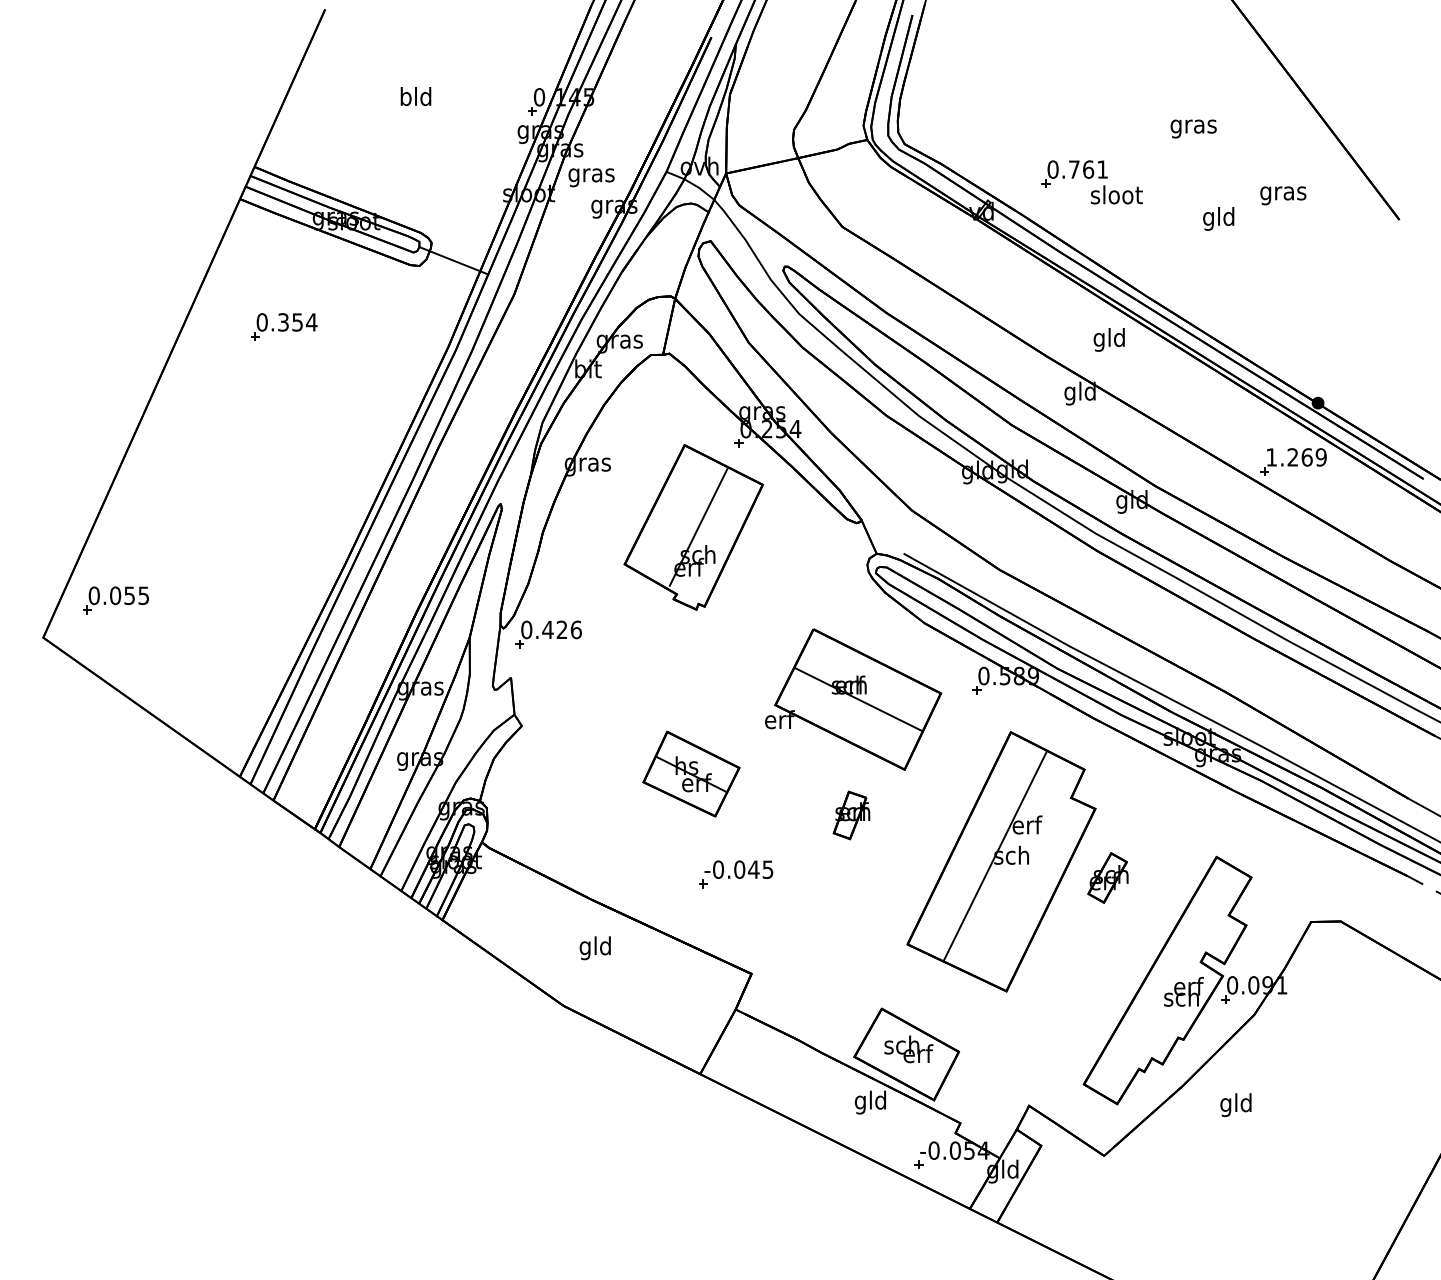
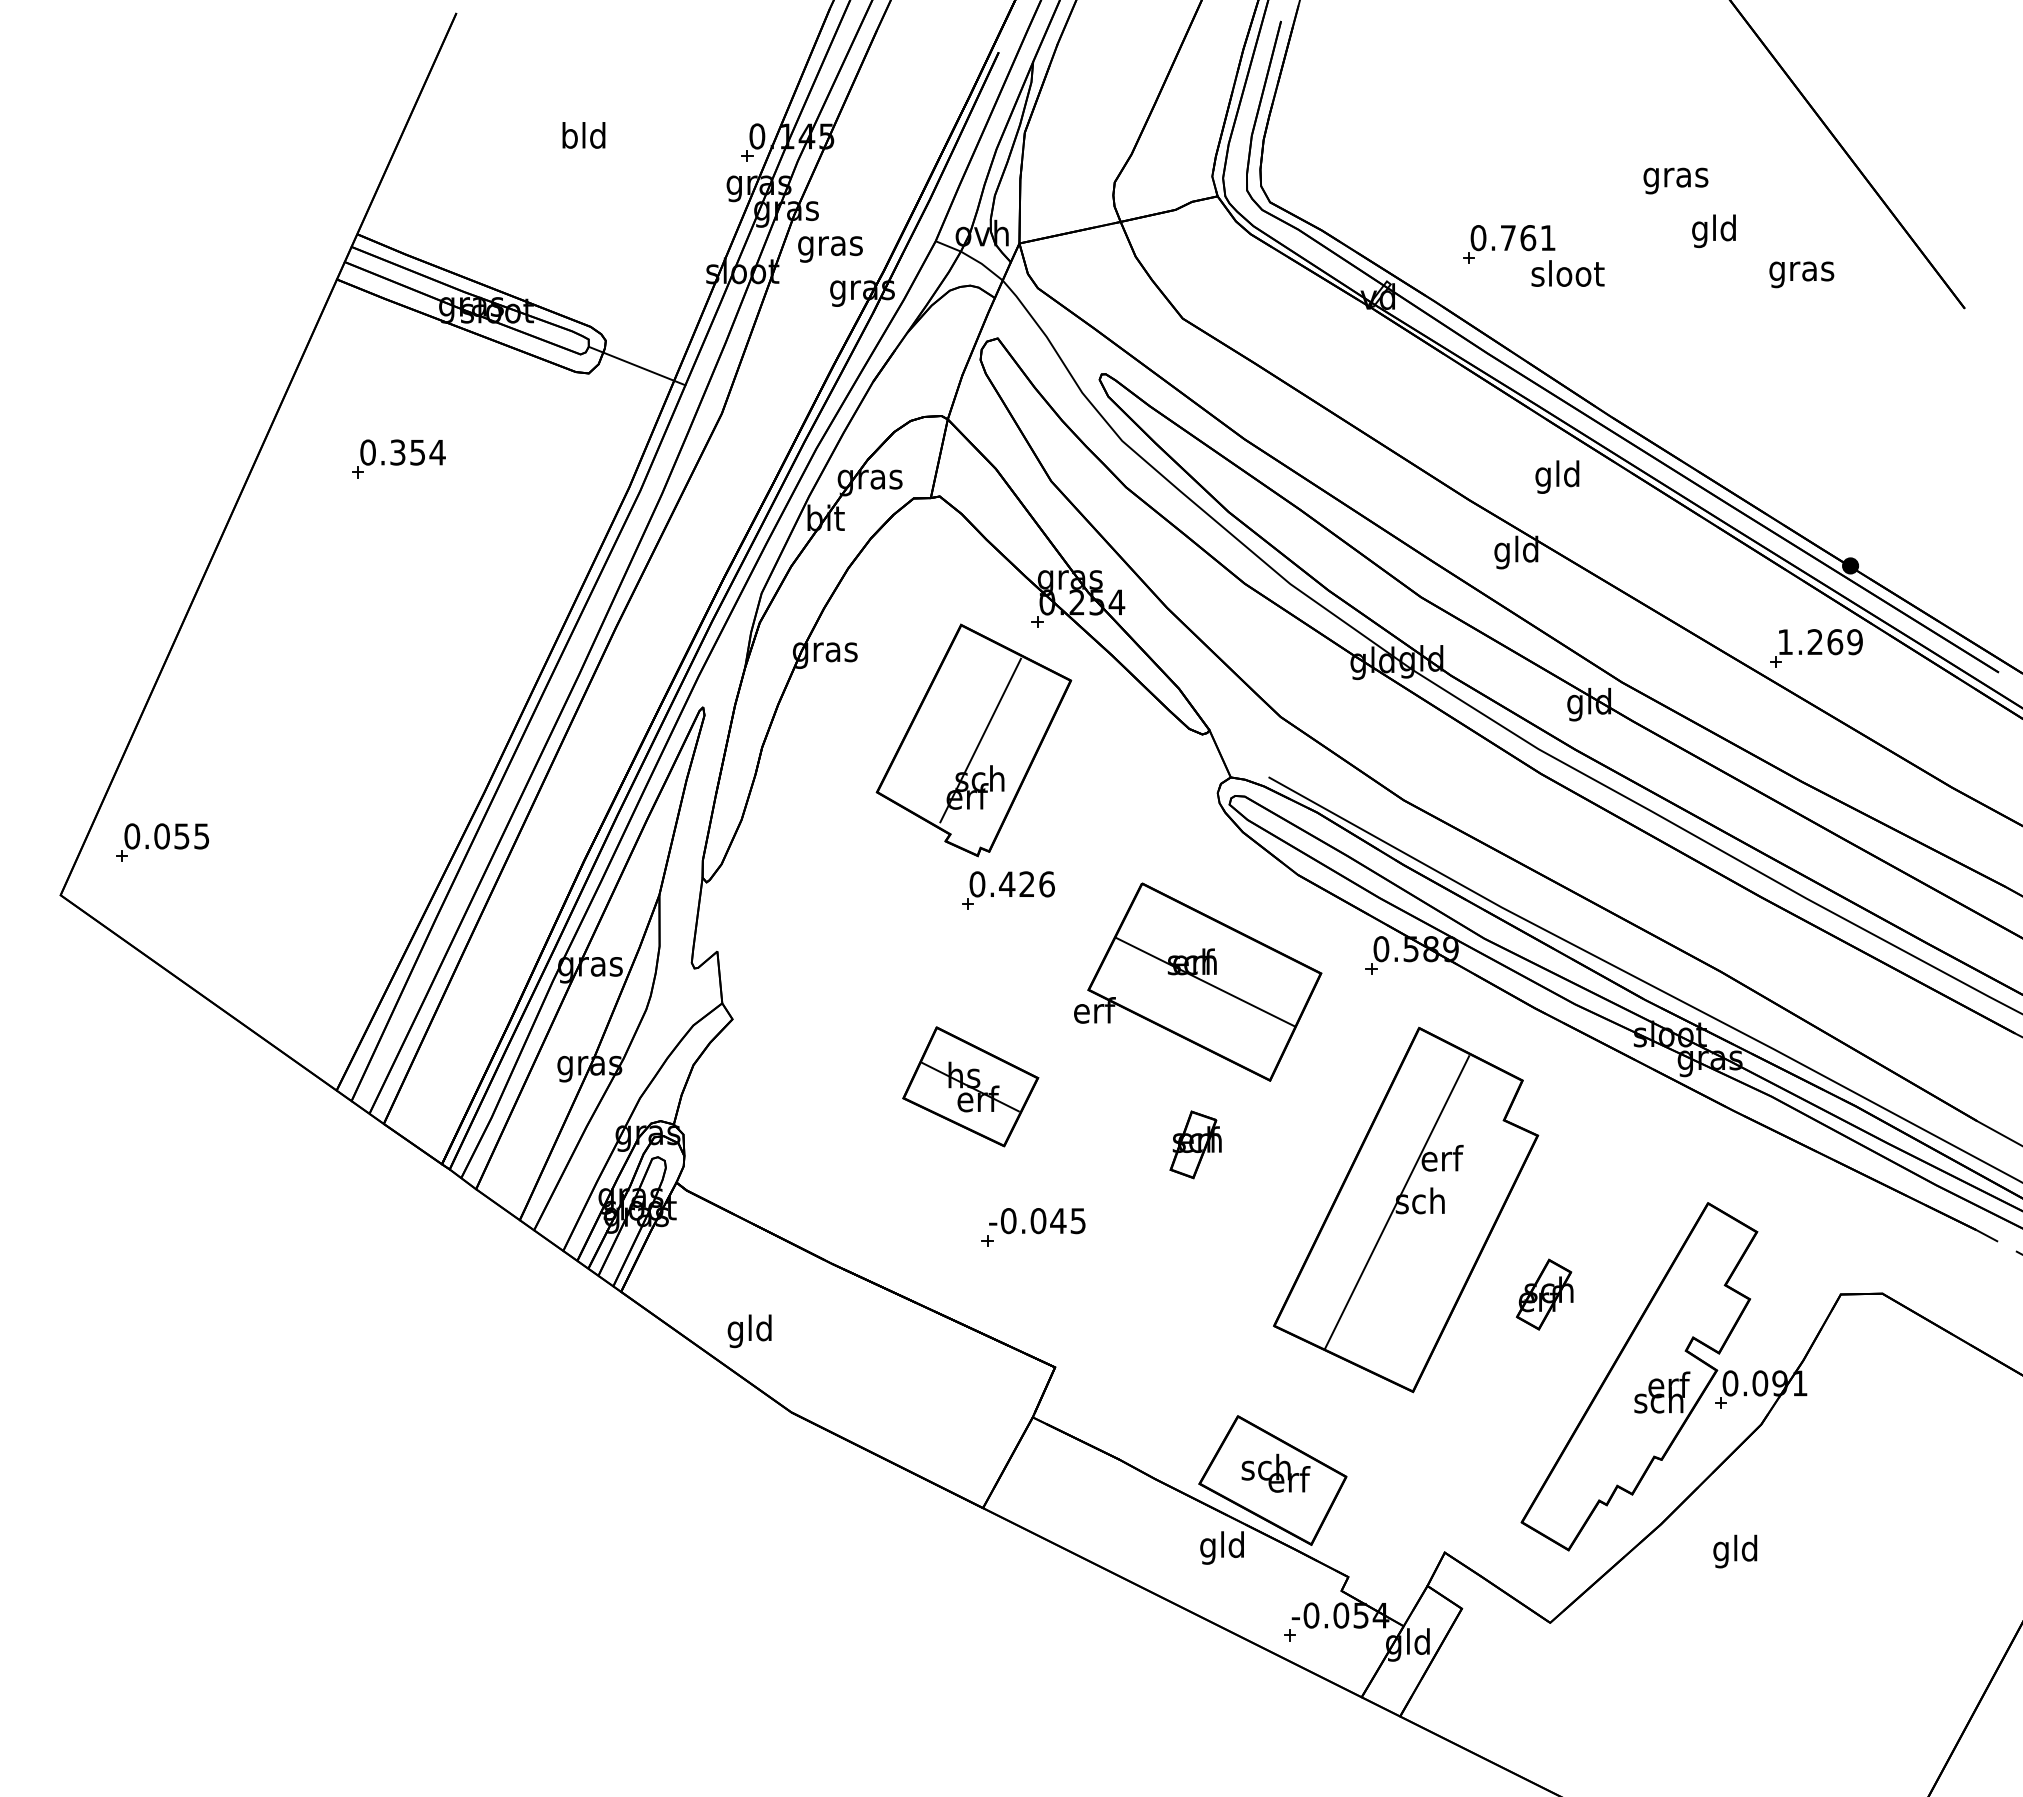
text: (1218, 219) -> (1713, 231), moved
part: (548, 634) -> (1008, 890), moved
part: (1107, 877) -> (1544, 1294), moved
text: (595, 948) -> (749, 1331), moved

